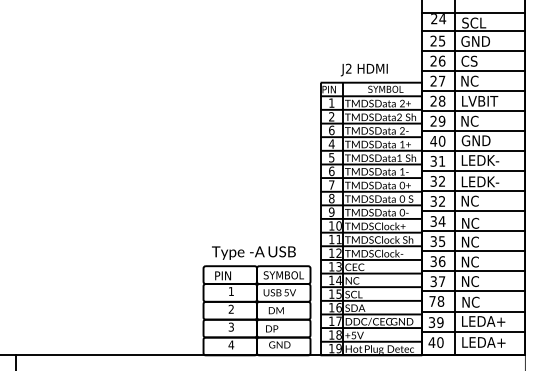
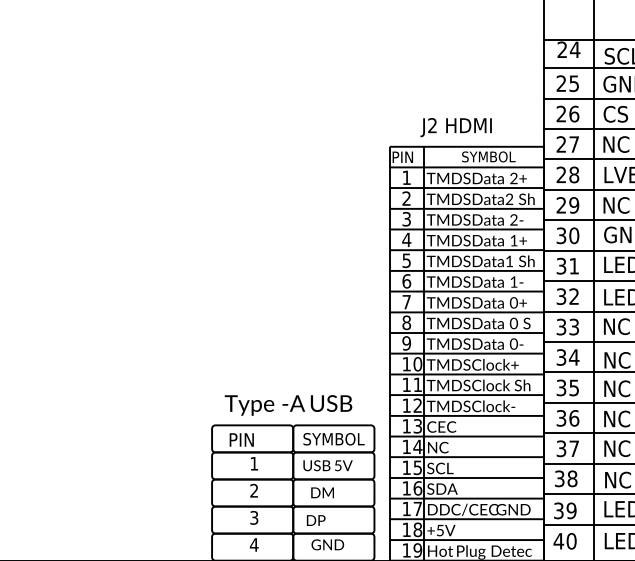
text: (331, 130) -> (406, 219), 6 -> 3
text: (433, 140) -> (561, 234), 40 -> 30
text: (442, 201) -> (574, 327), 32 -> 33
text: (432, 301) -> (559, 478), 78 -> 38

